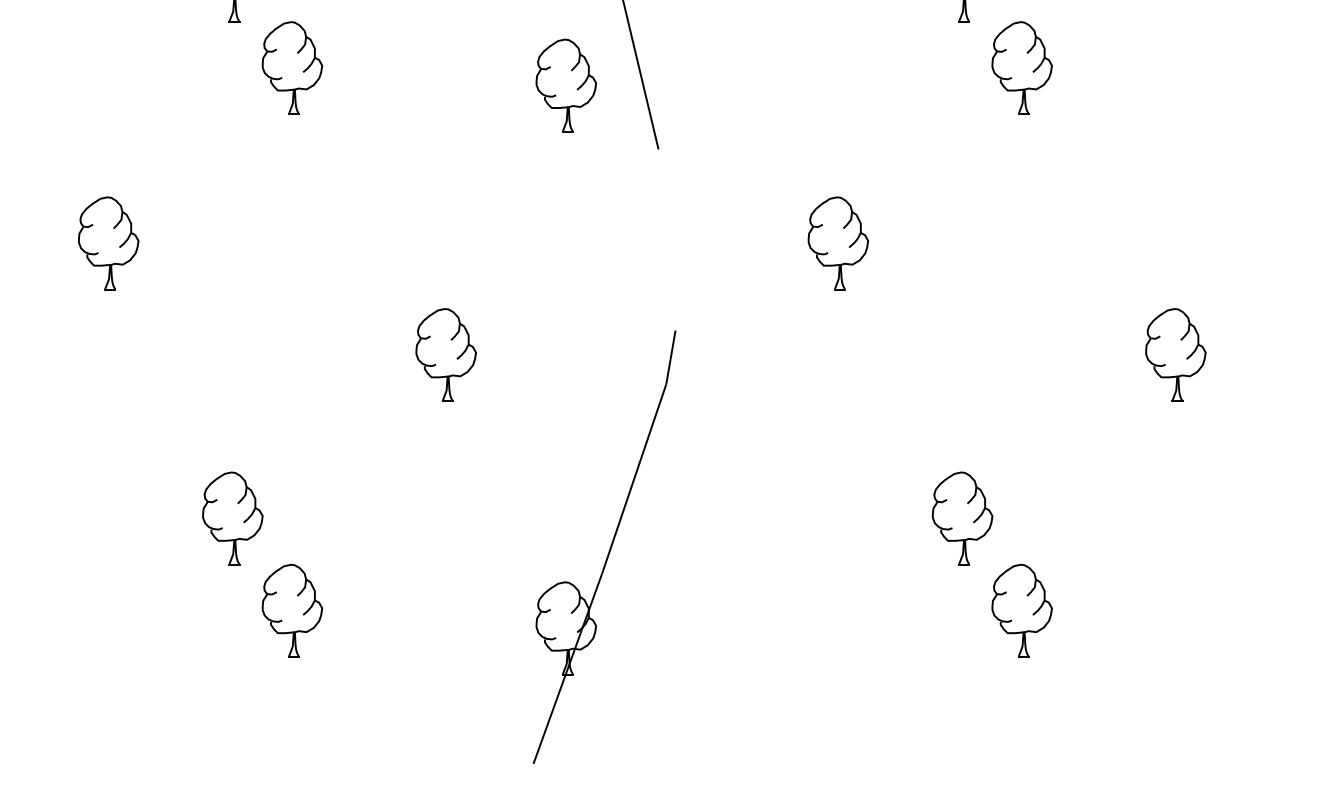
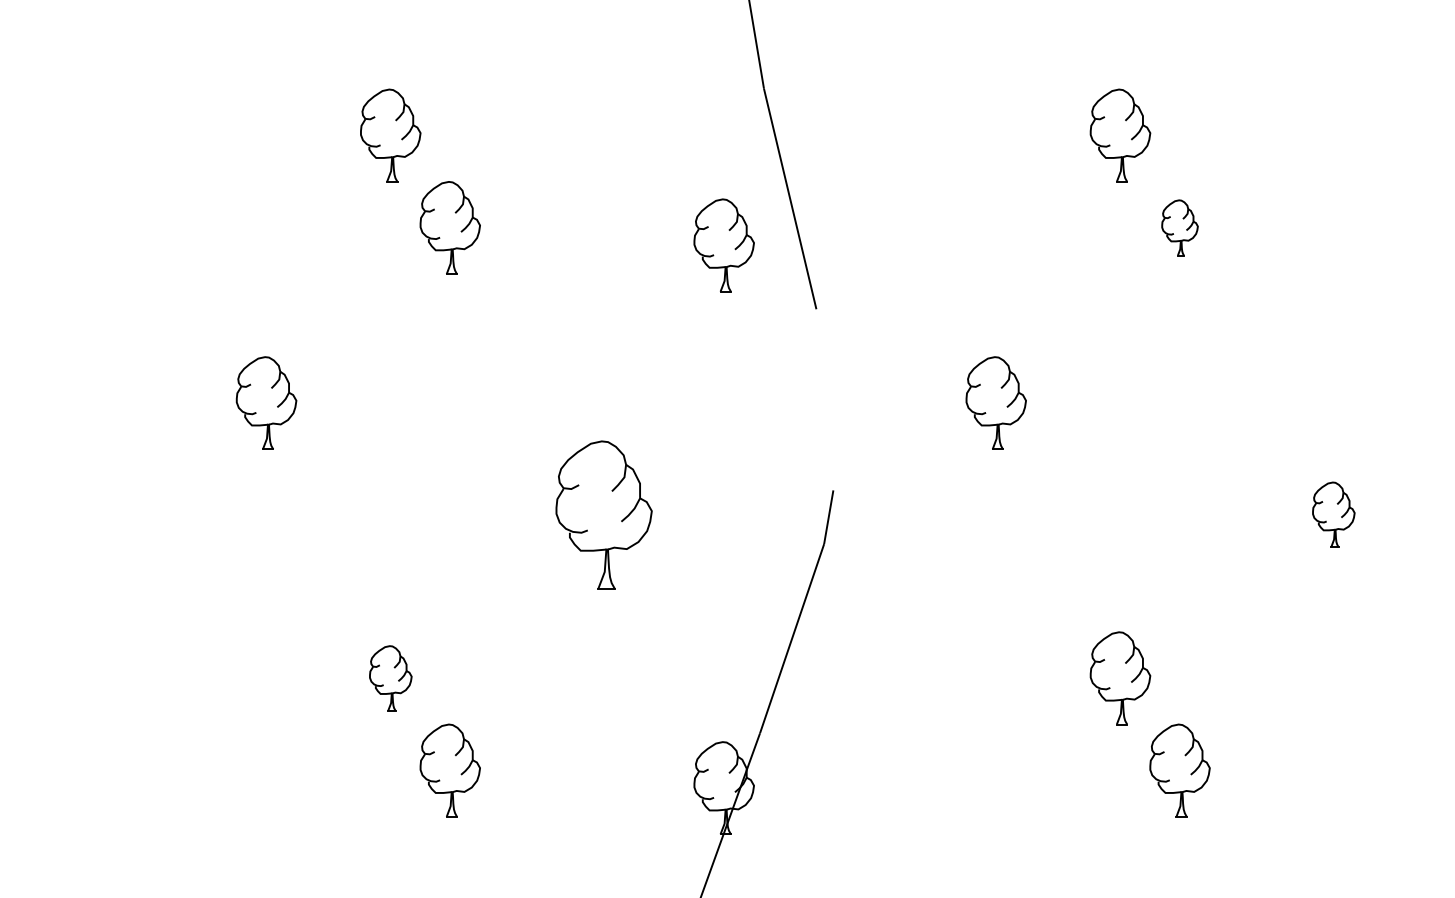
part: (1021, 67) -> (1179, 227), size x0.6
part: (445, 354) -> (603, 514), size x1.6
part: (1175, 354) -> (1333, 514), size x0.7
part: (232, 518) -> (390, 678), size x0.7

